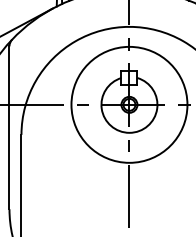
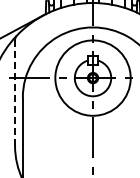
line: (10, 128) -> (15, 93), solid -> dashed

